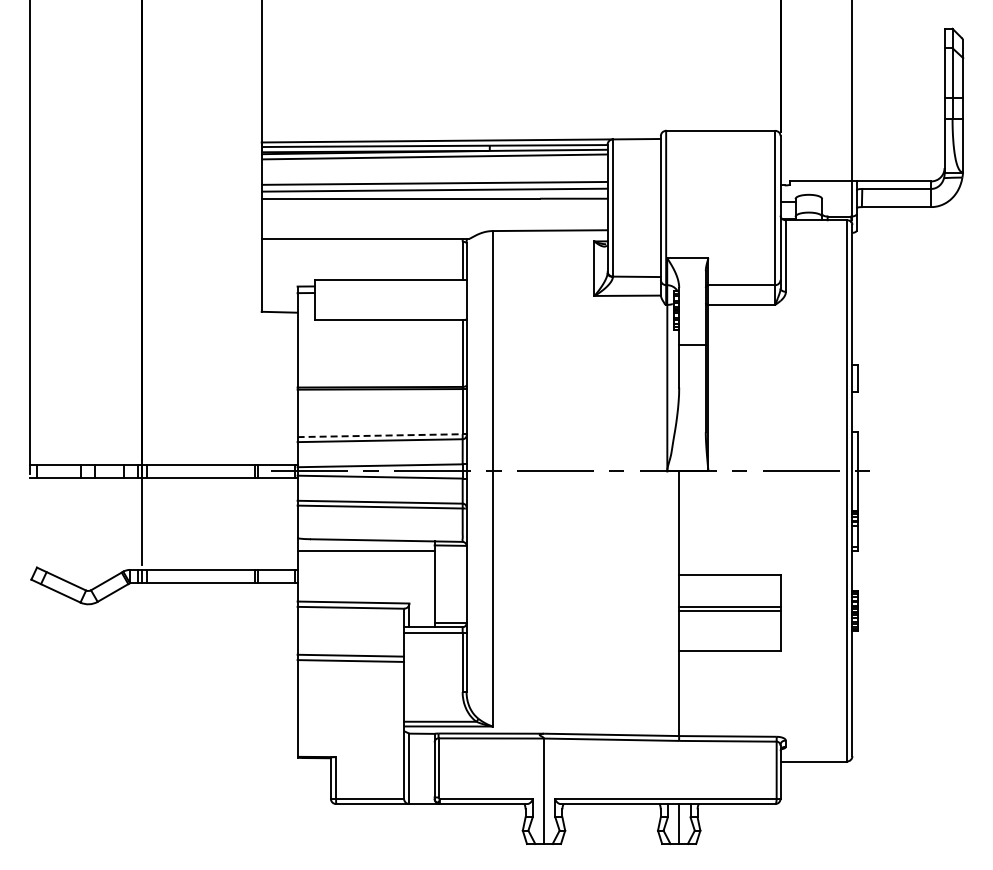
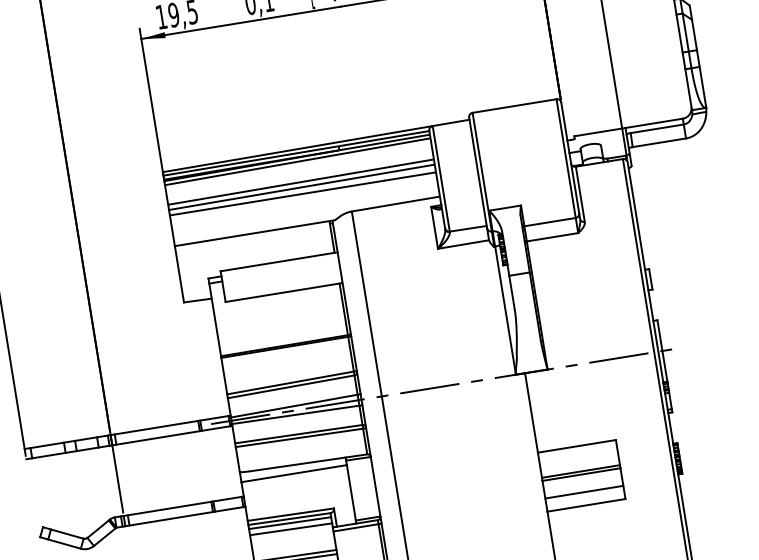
line: (380, 435) -> (290, 382), dashed -> solid
line: (350, 613) -> (289, 523), added
line: (350, 621) -> (290, 529), added
line: (729, 634) -> (584, 492), added

